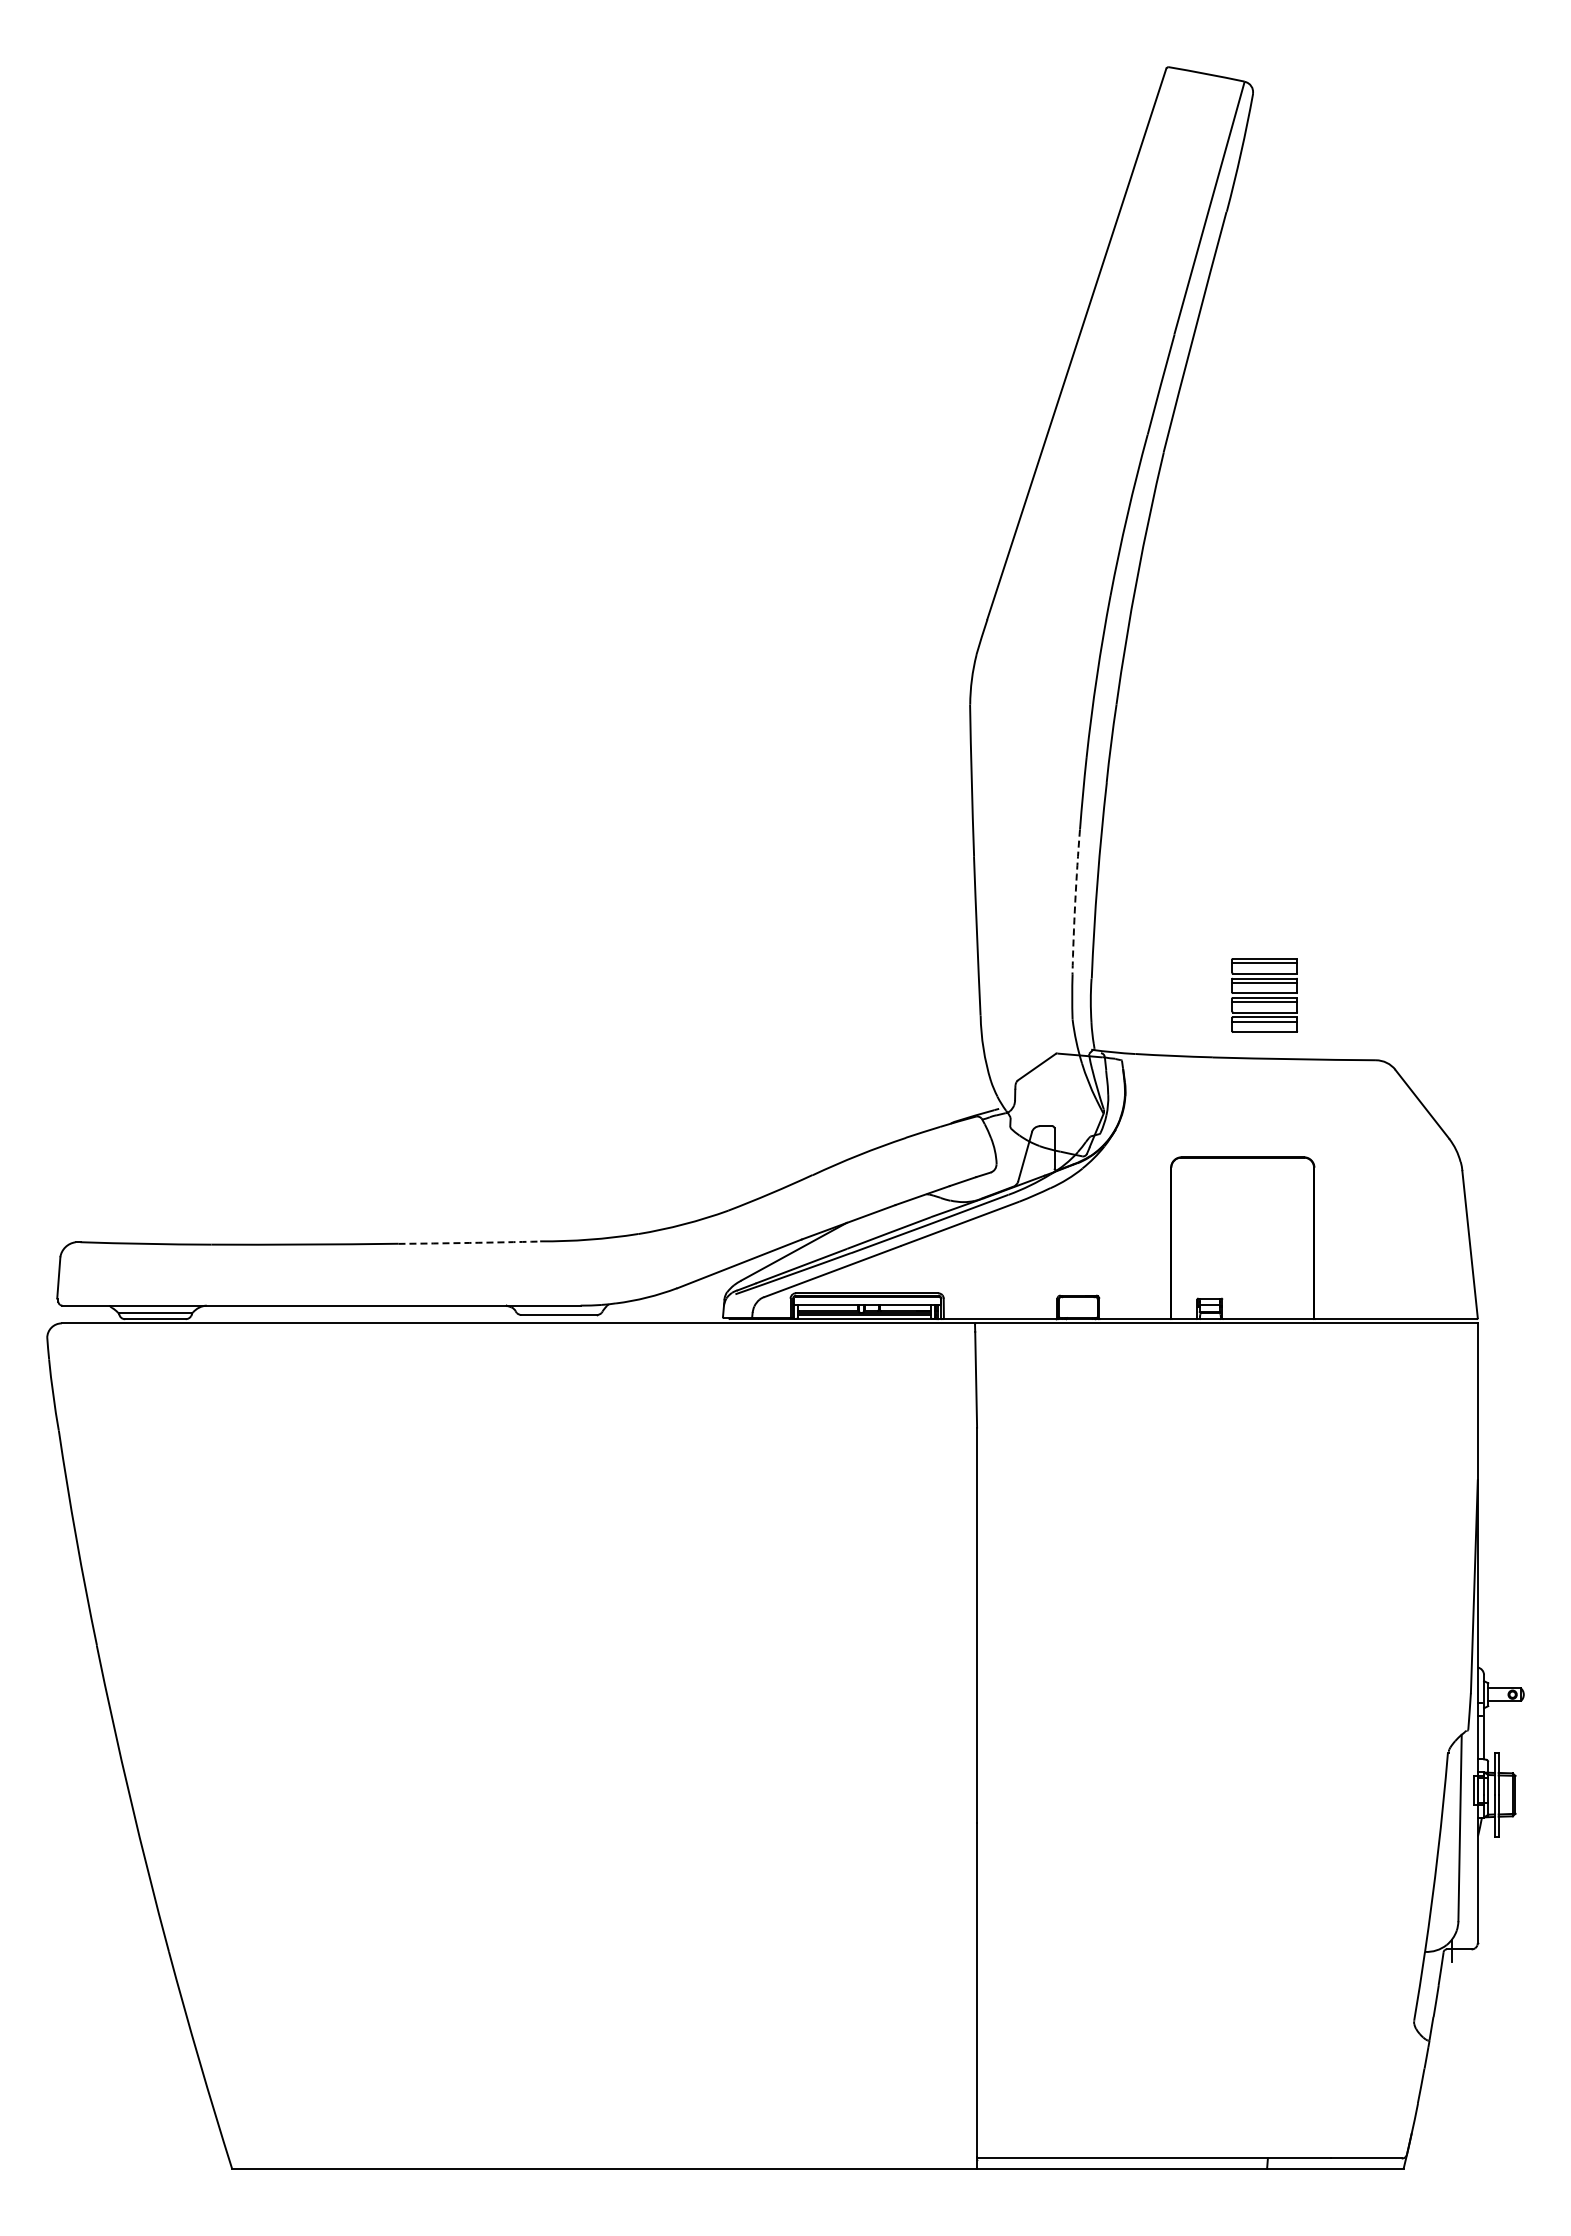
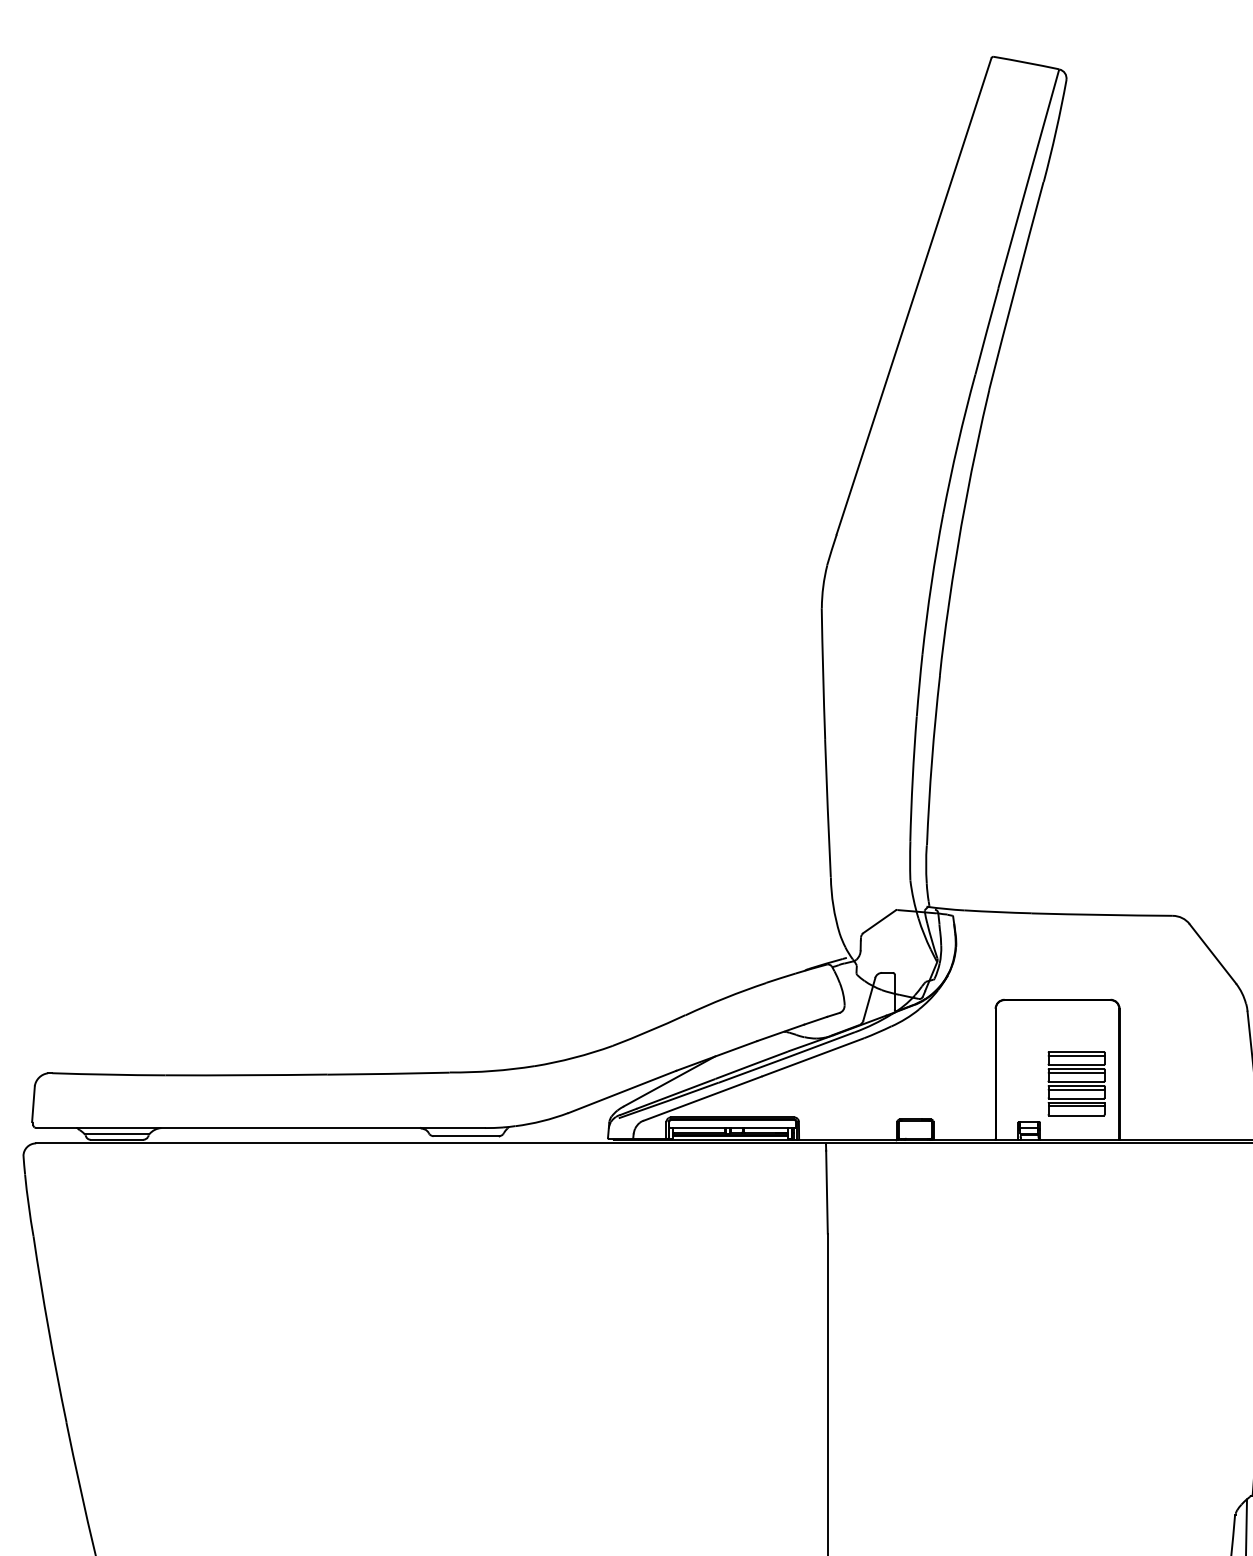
arc: (1075, 901) -> (912, 778), dashed -> solid
part: (1264, 995) -> (1076, 1083), moved
arc: (469, 1242) -> (388, 1073), dashed -> solid

